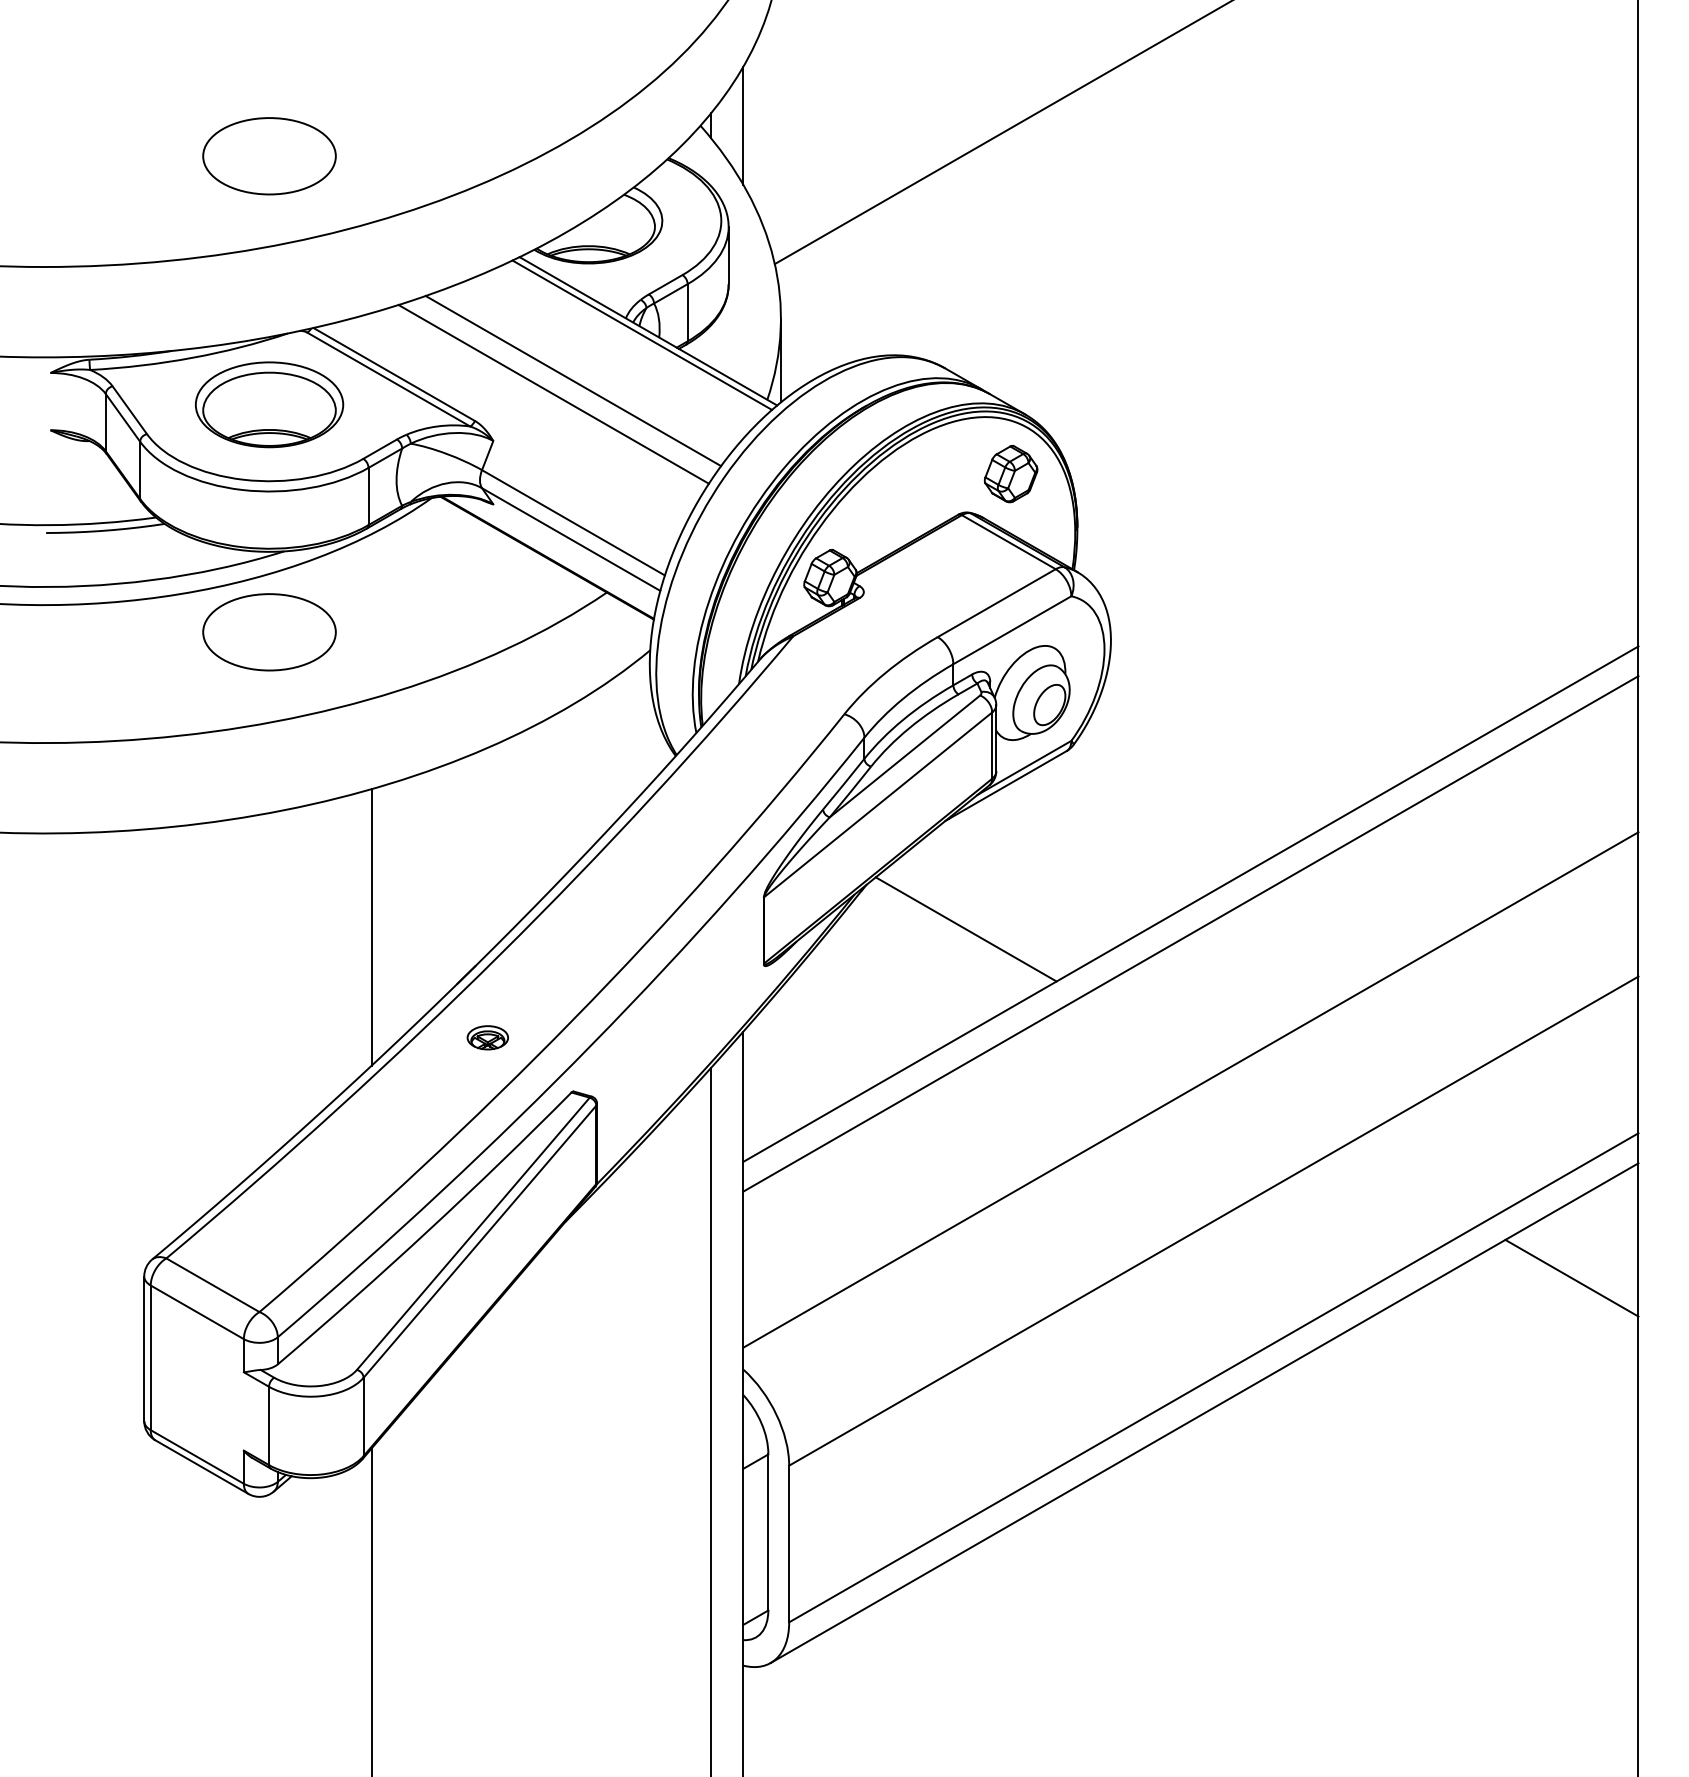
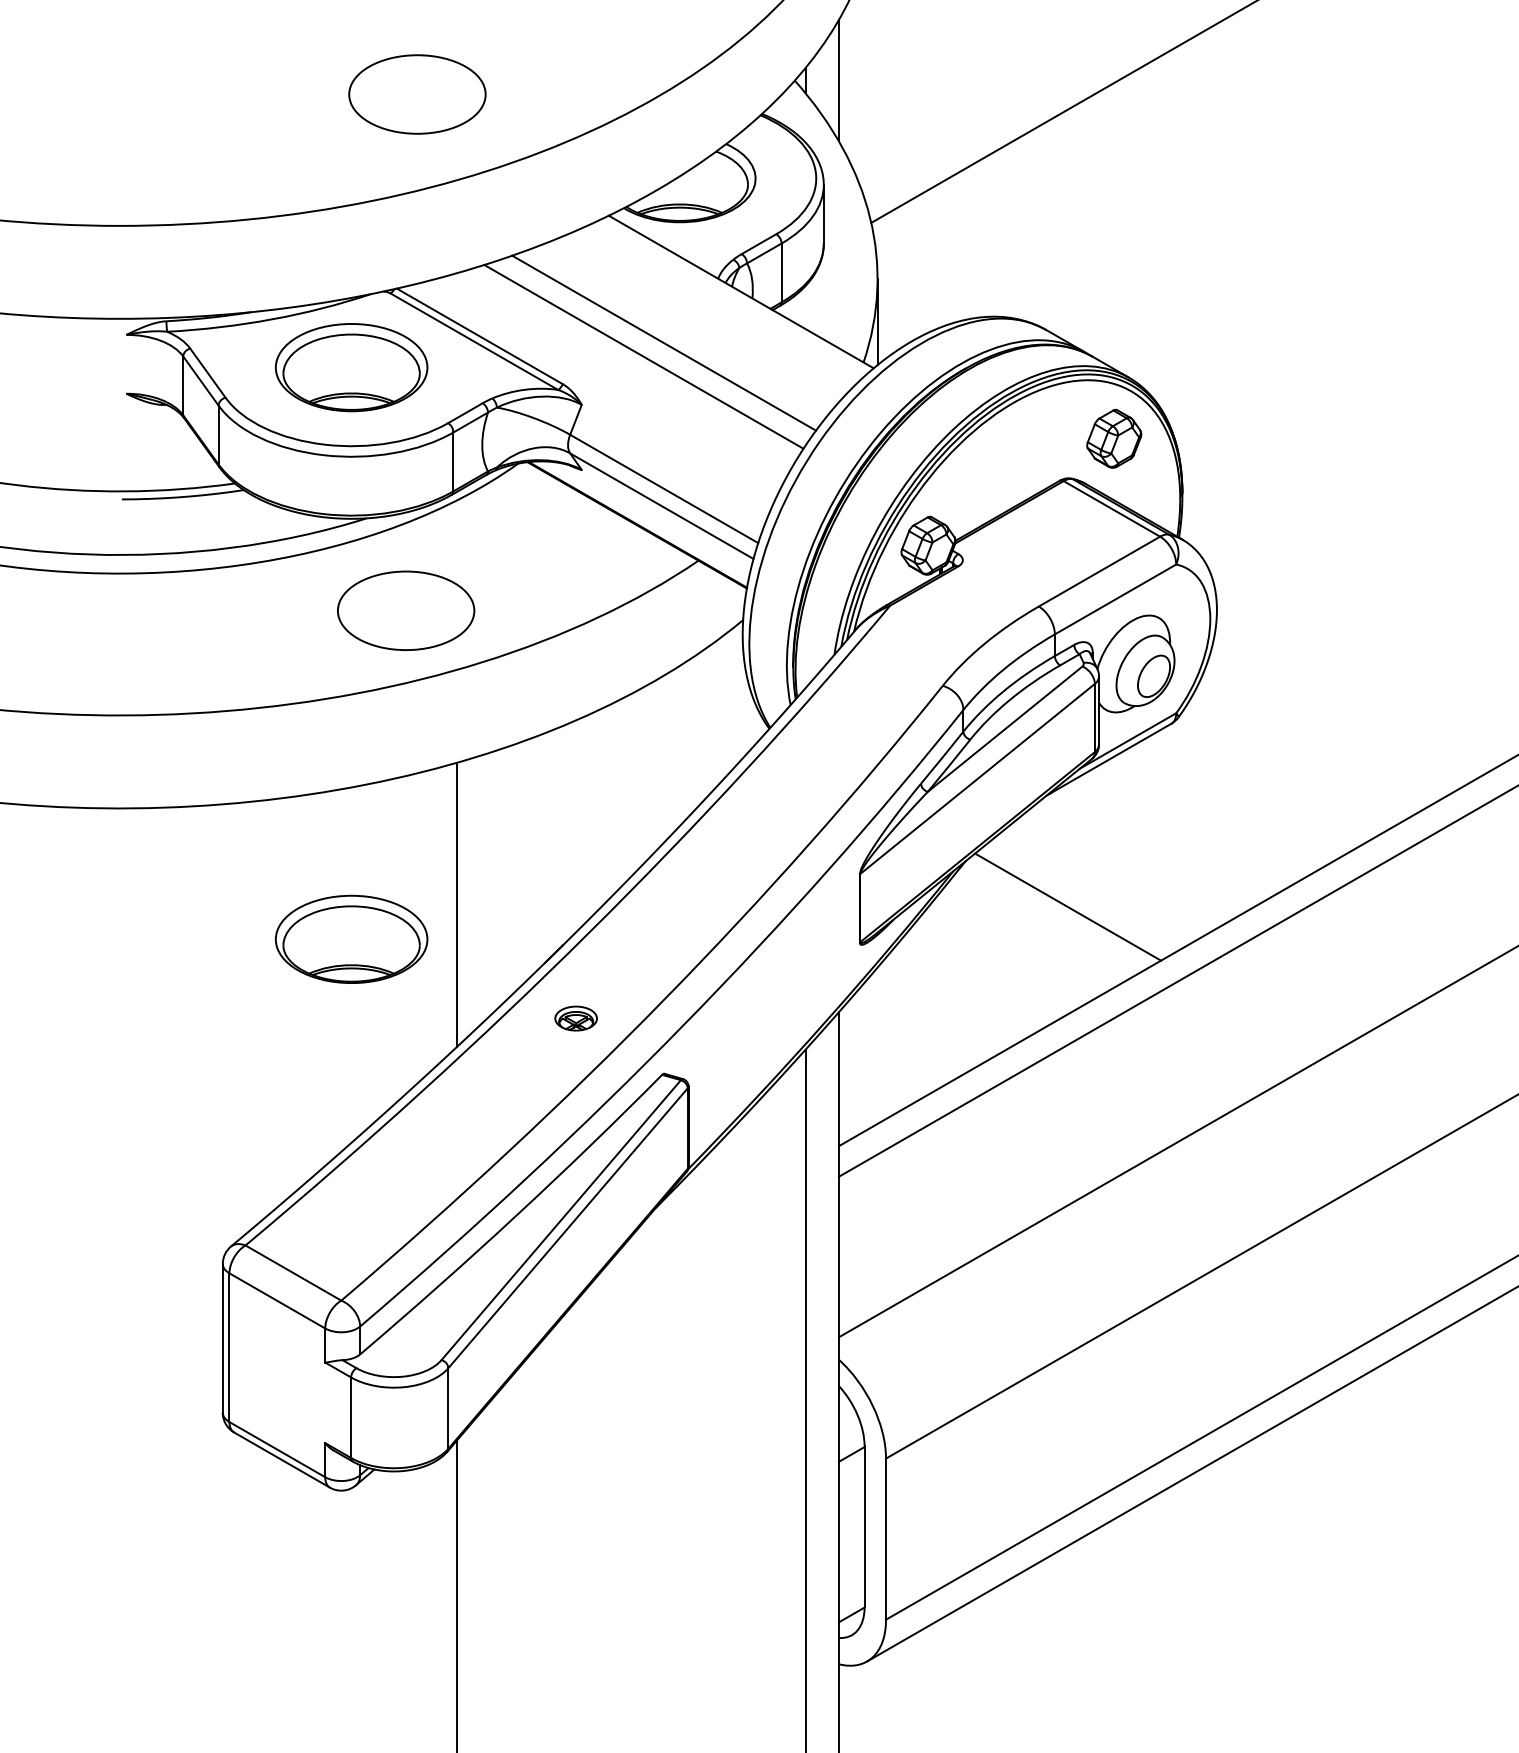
part: (269, 156) -> (417, 94), moved
line: (642, 334) -> (735, 295), removed
part: (269, 632) -> (406, 611), moved
part: (269, 960) -> (351, 939), added

